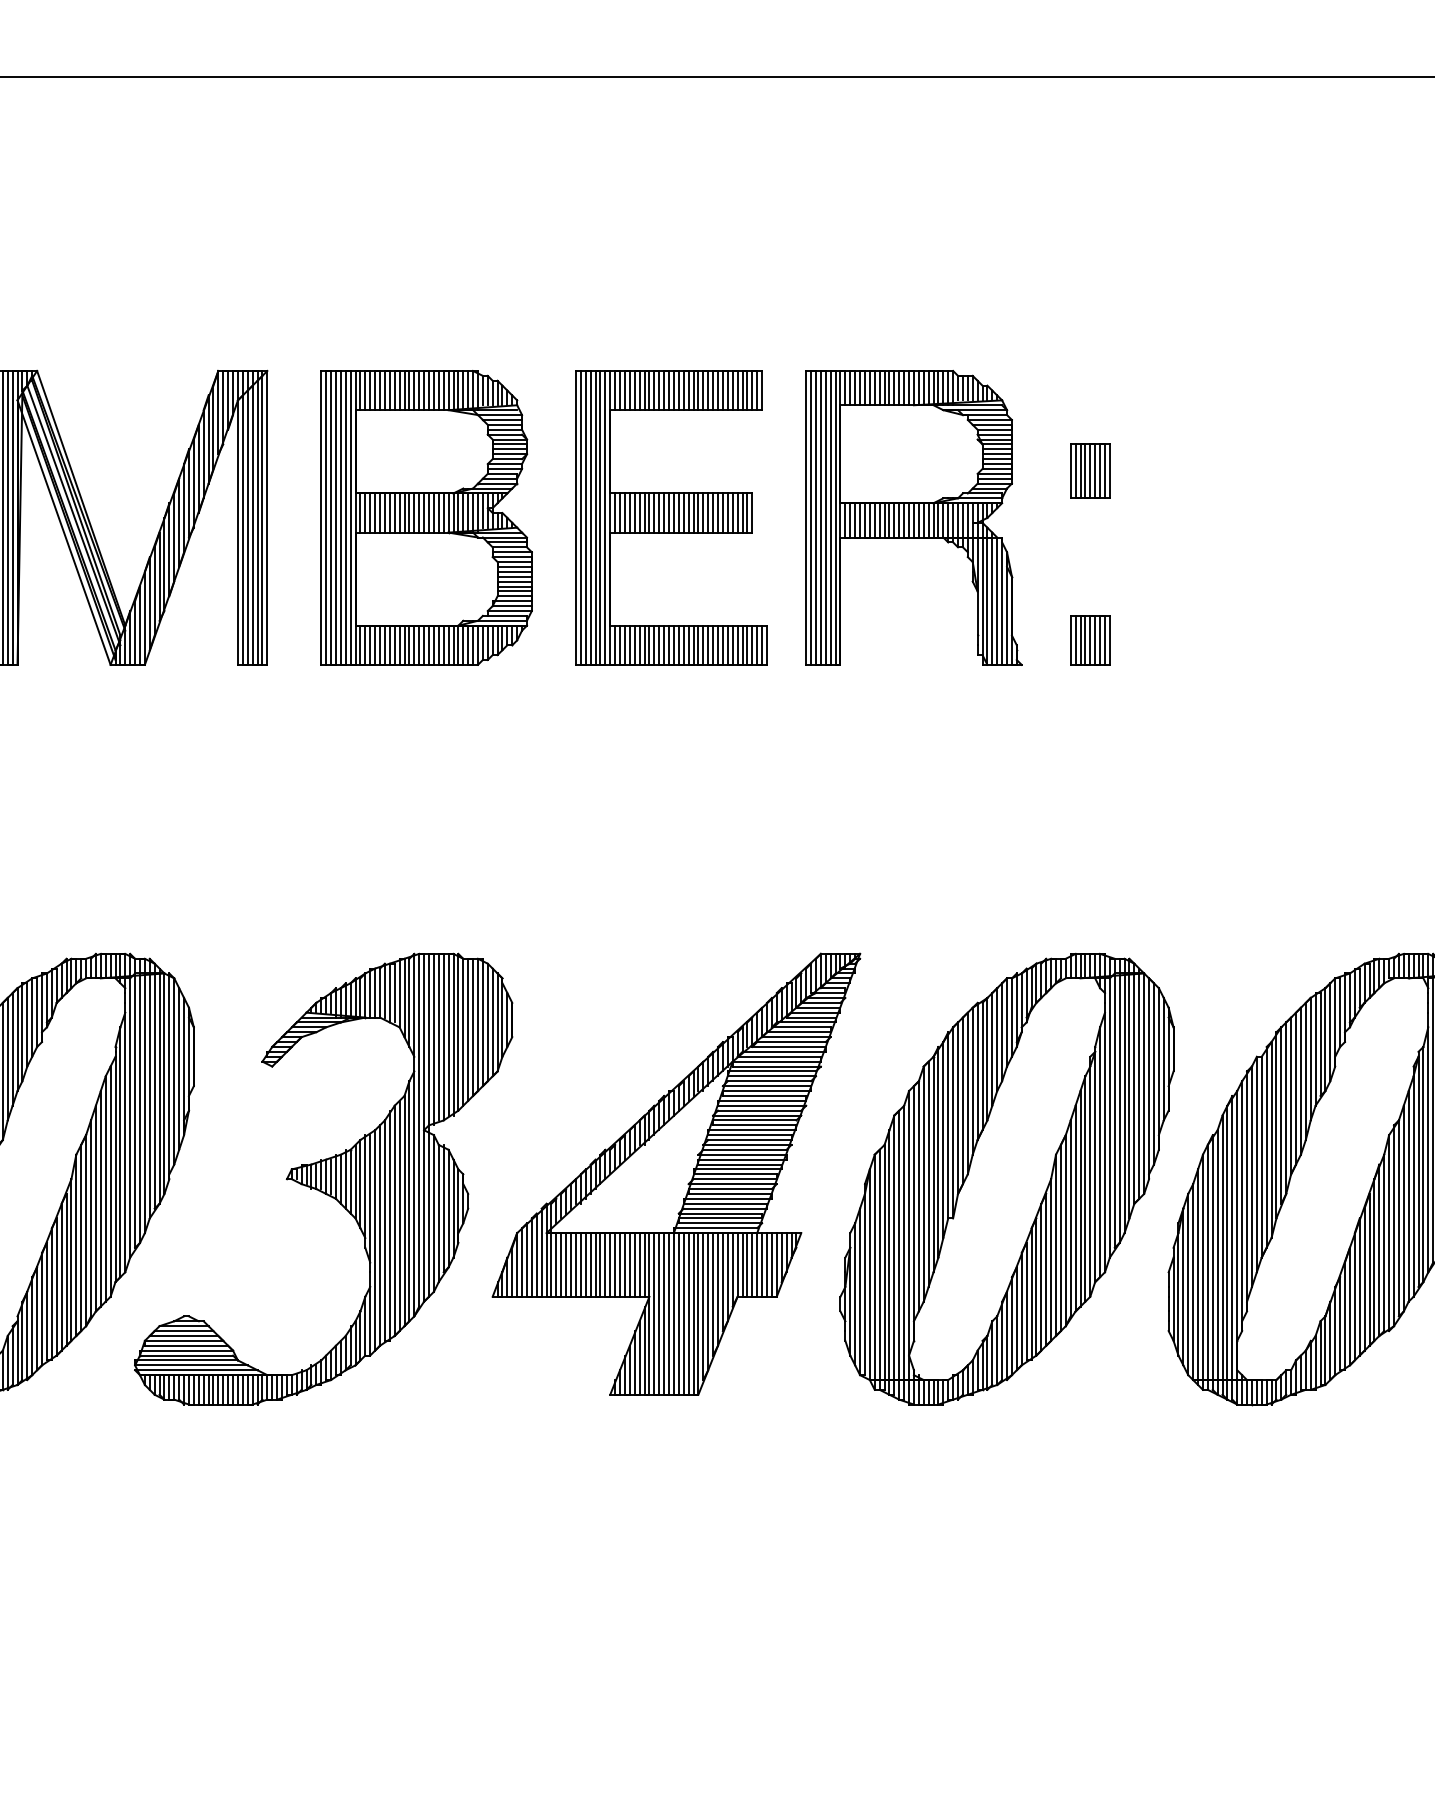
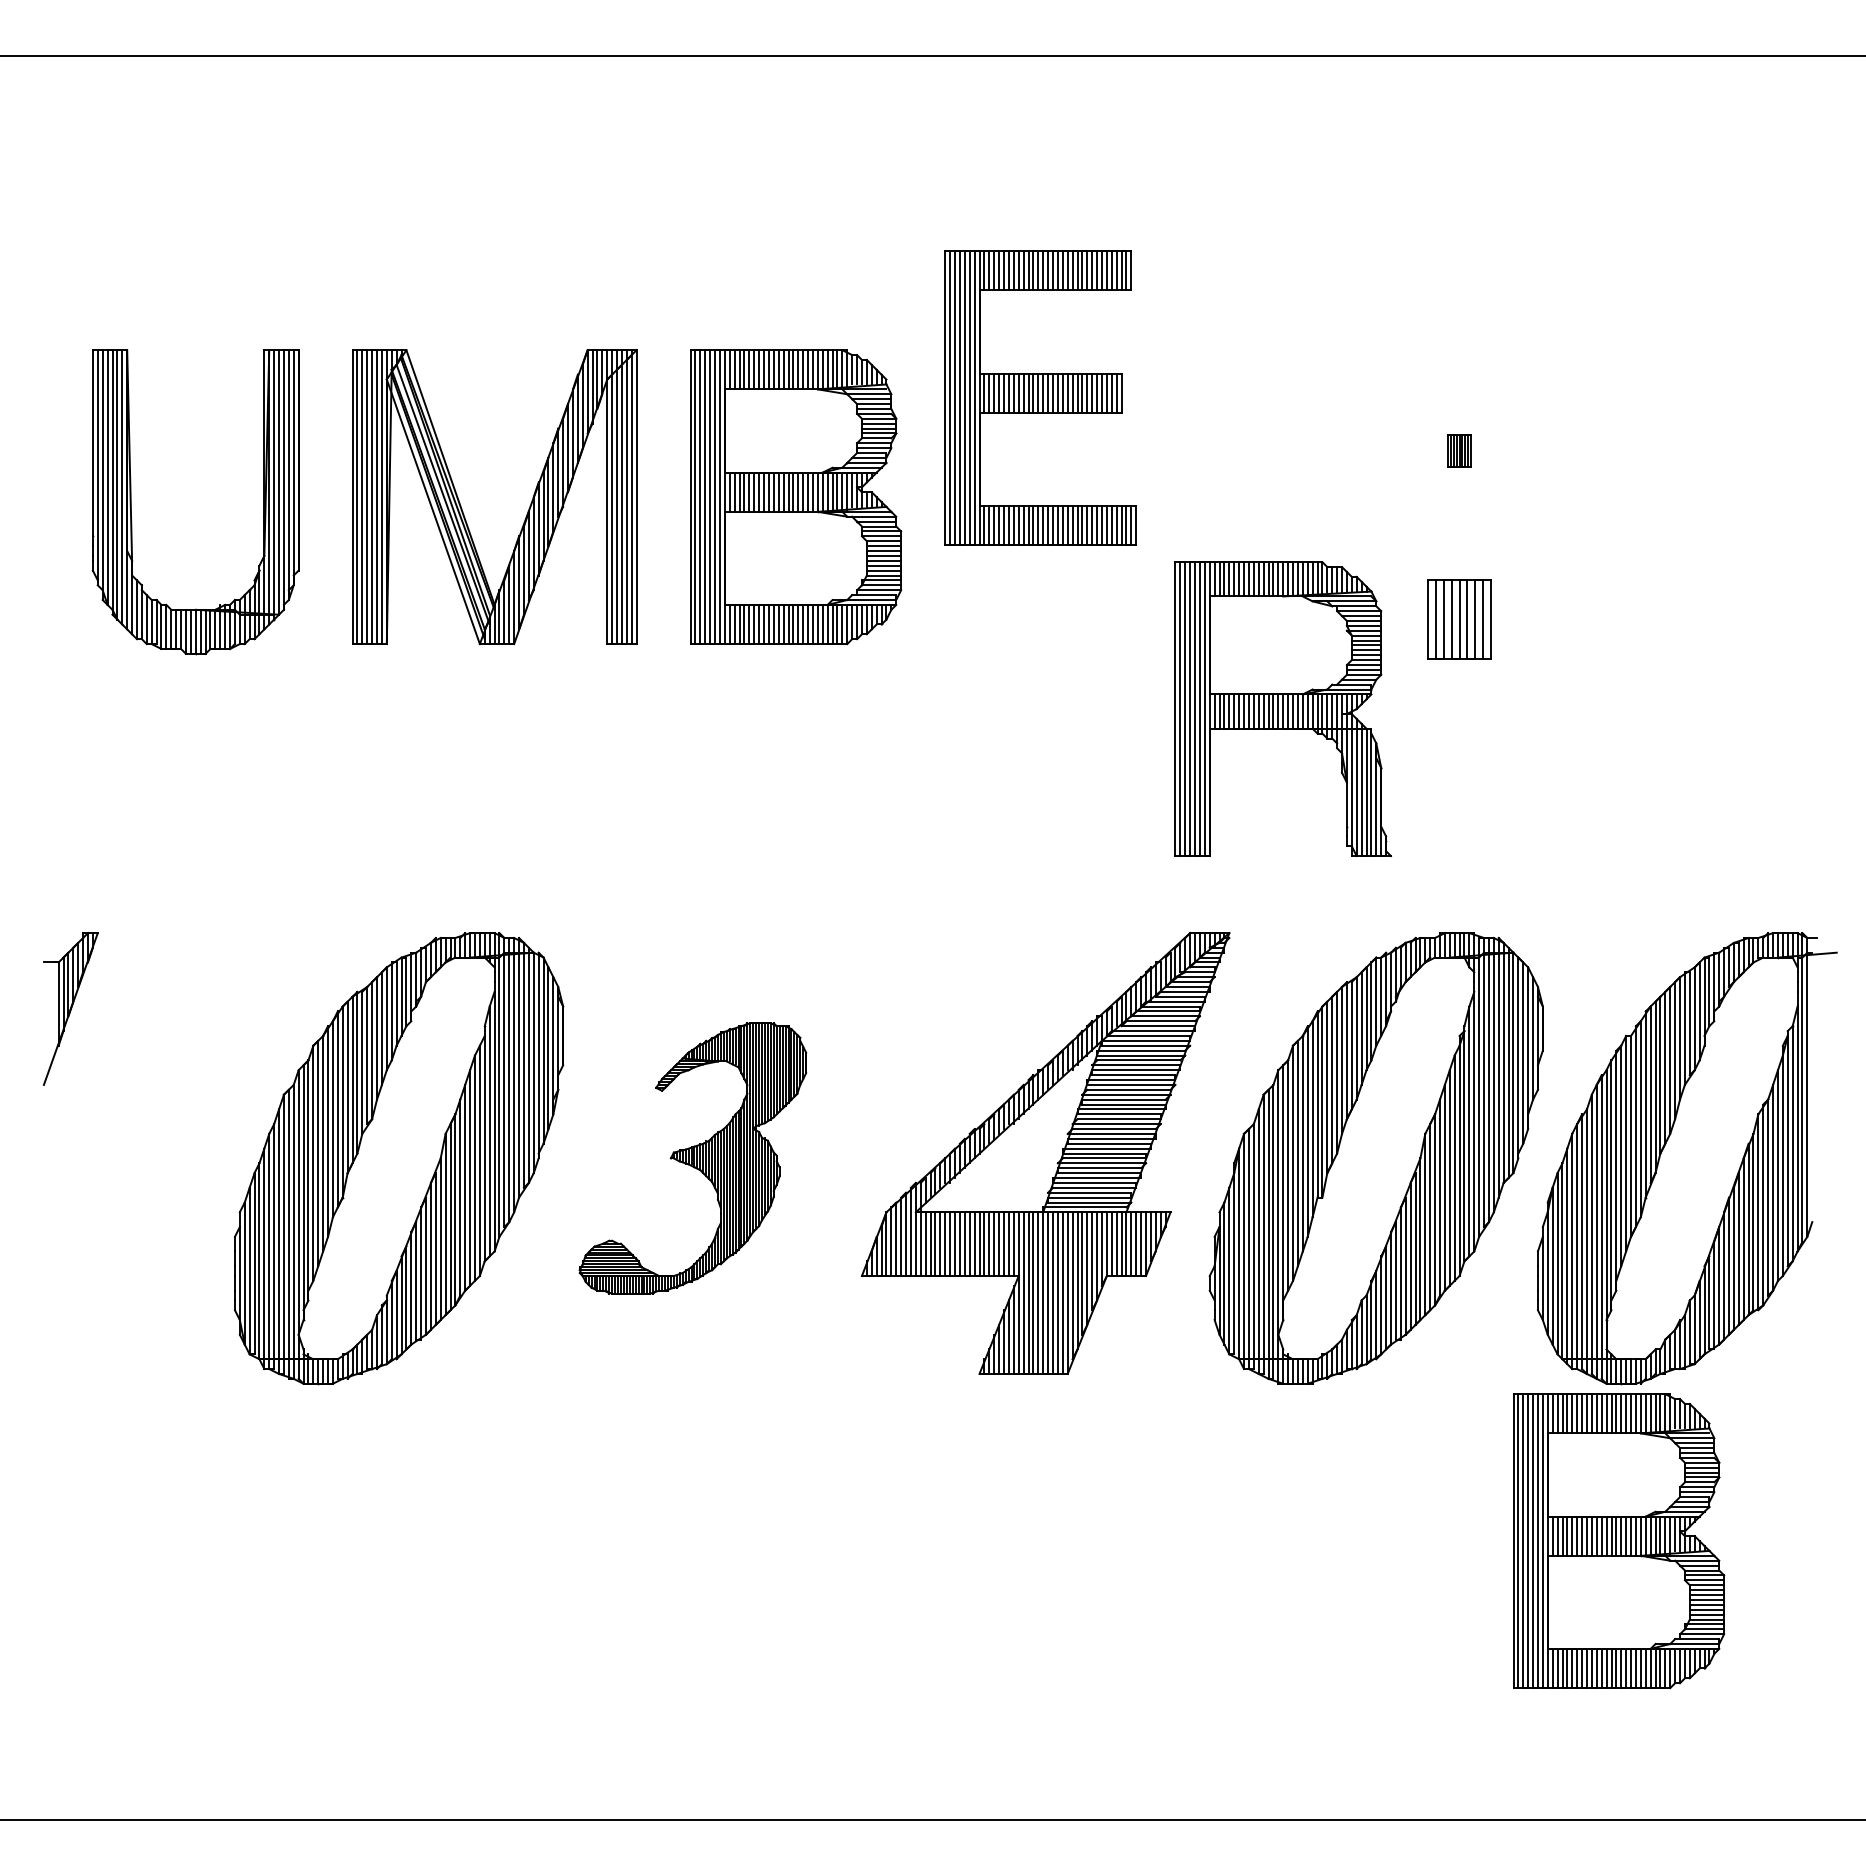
part: (1090, 471) -> (1459, 450), size x0.6
part: (671, 517) -> (1040, 397), moved
part: (913, 518) -> (1282, 709), moved
part: (1090, 640) -> (1459, 619), size x1.6
part: (323, 1179) -> (692, 1158), size x0.6
part: (1250, 1562) -> (1619, 1541), added

